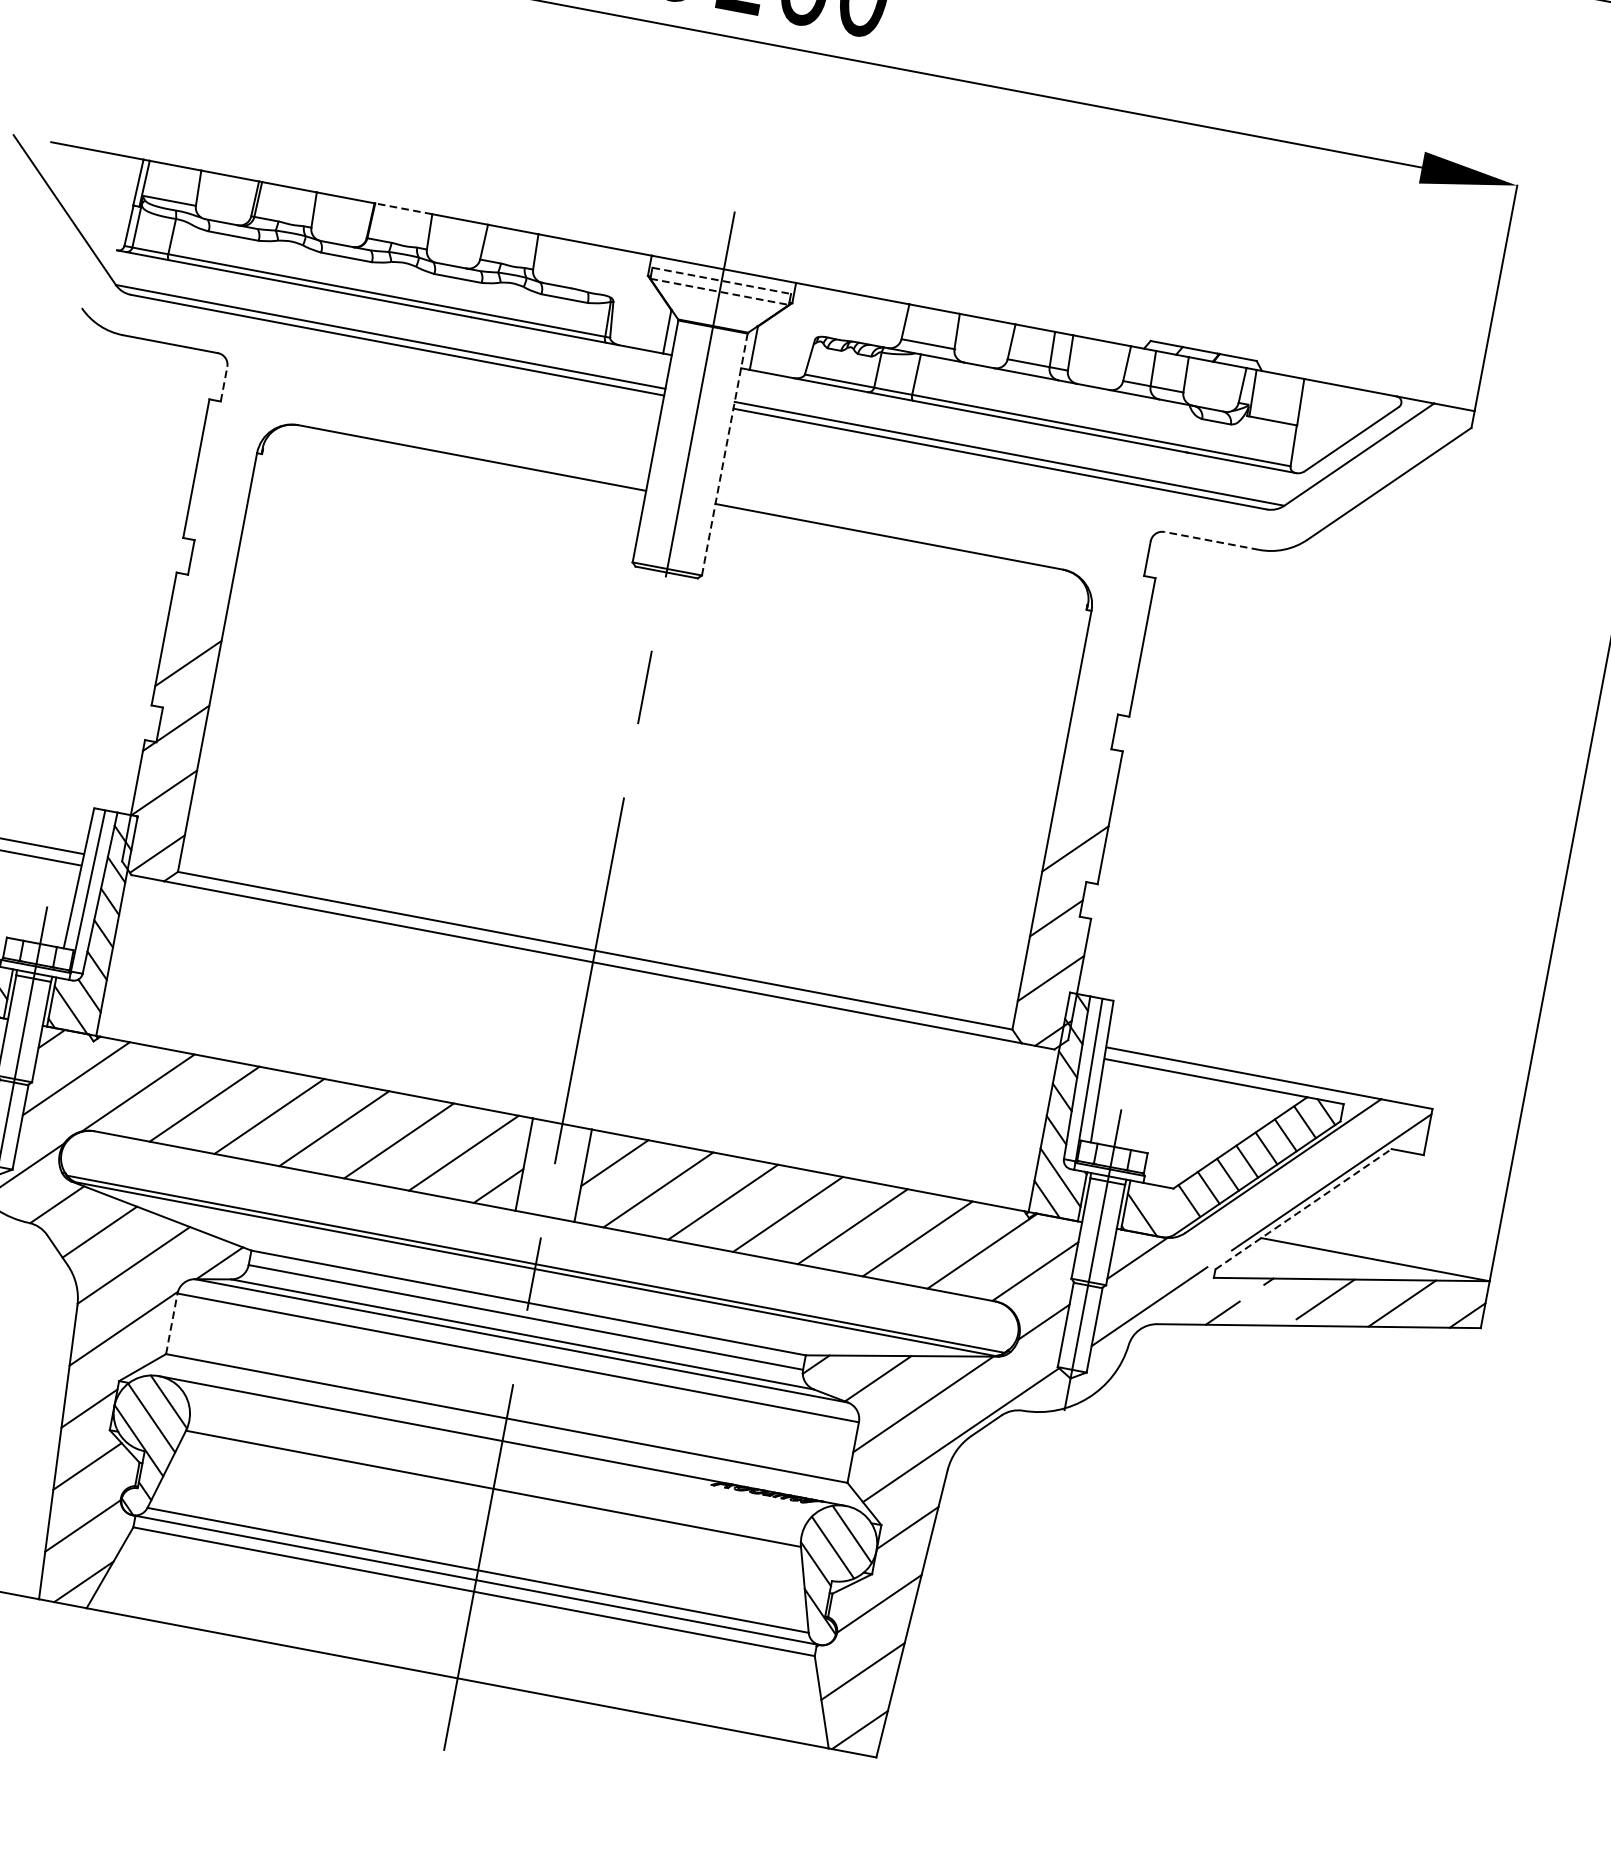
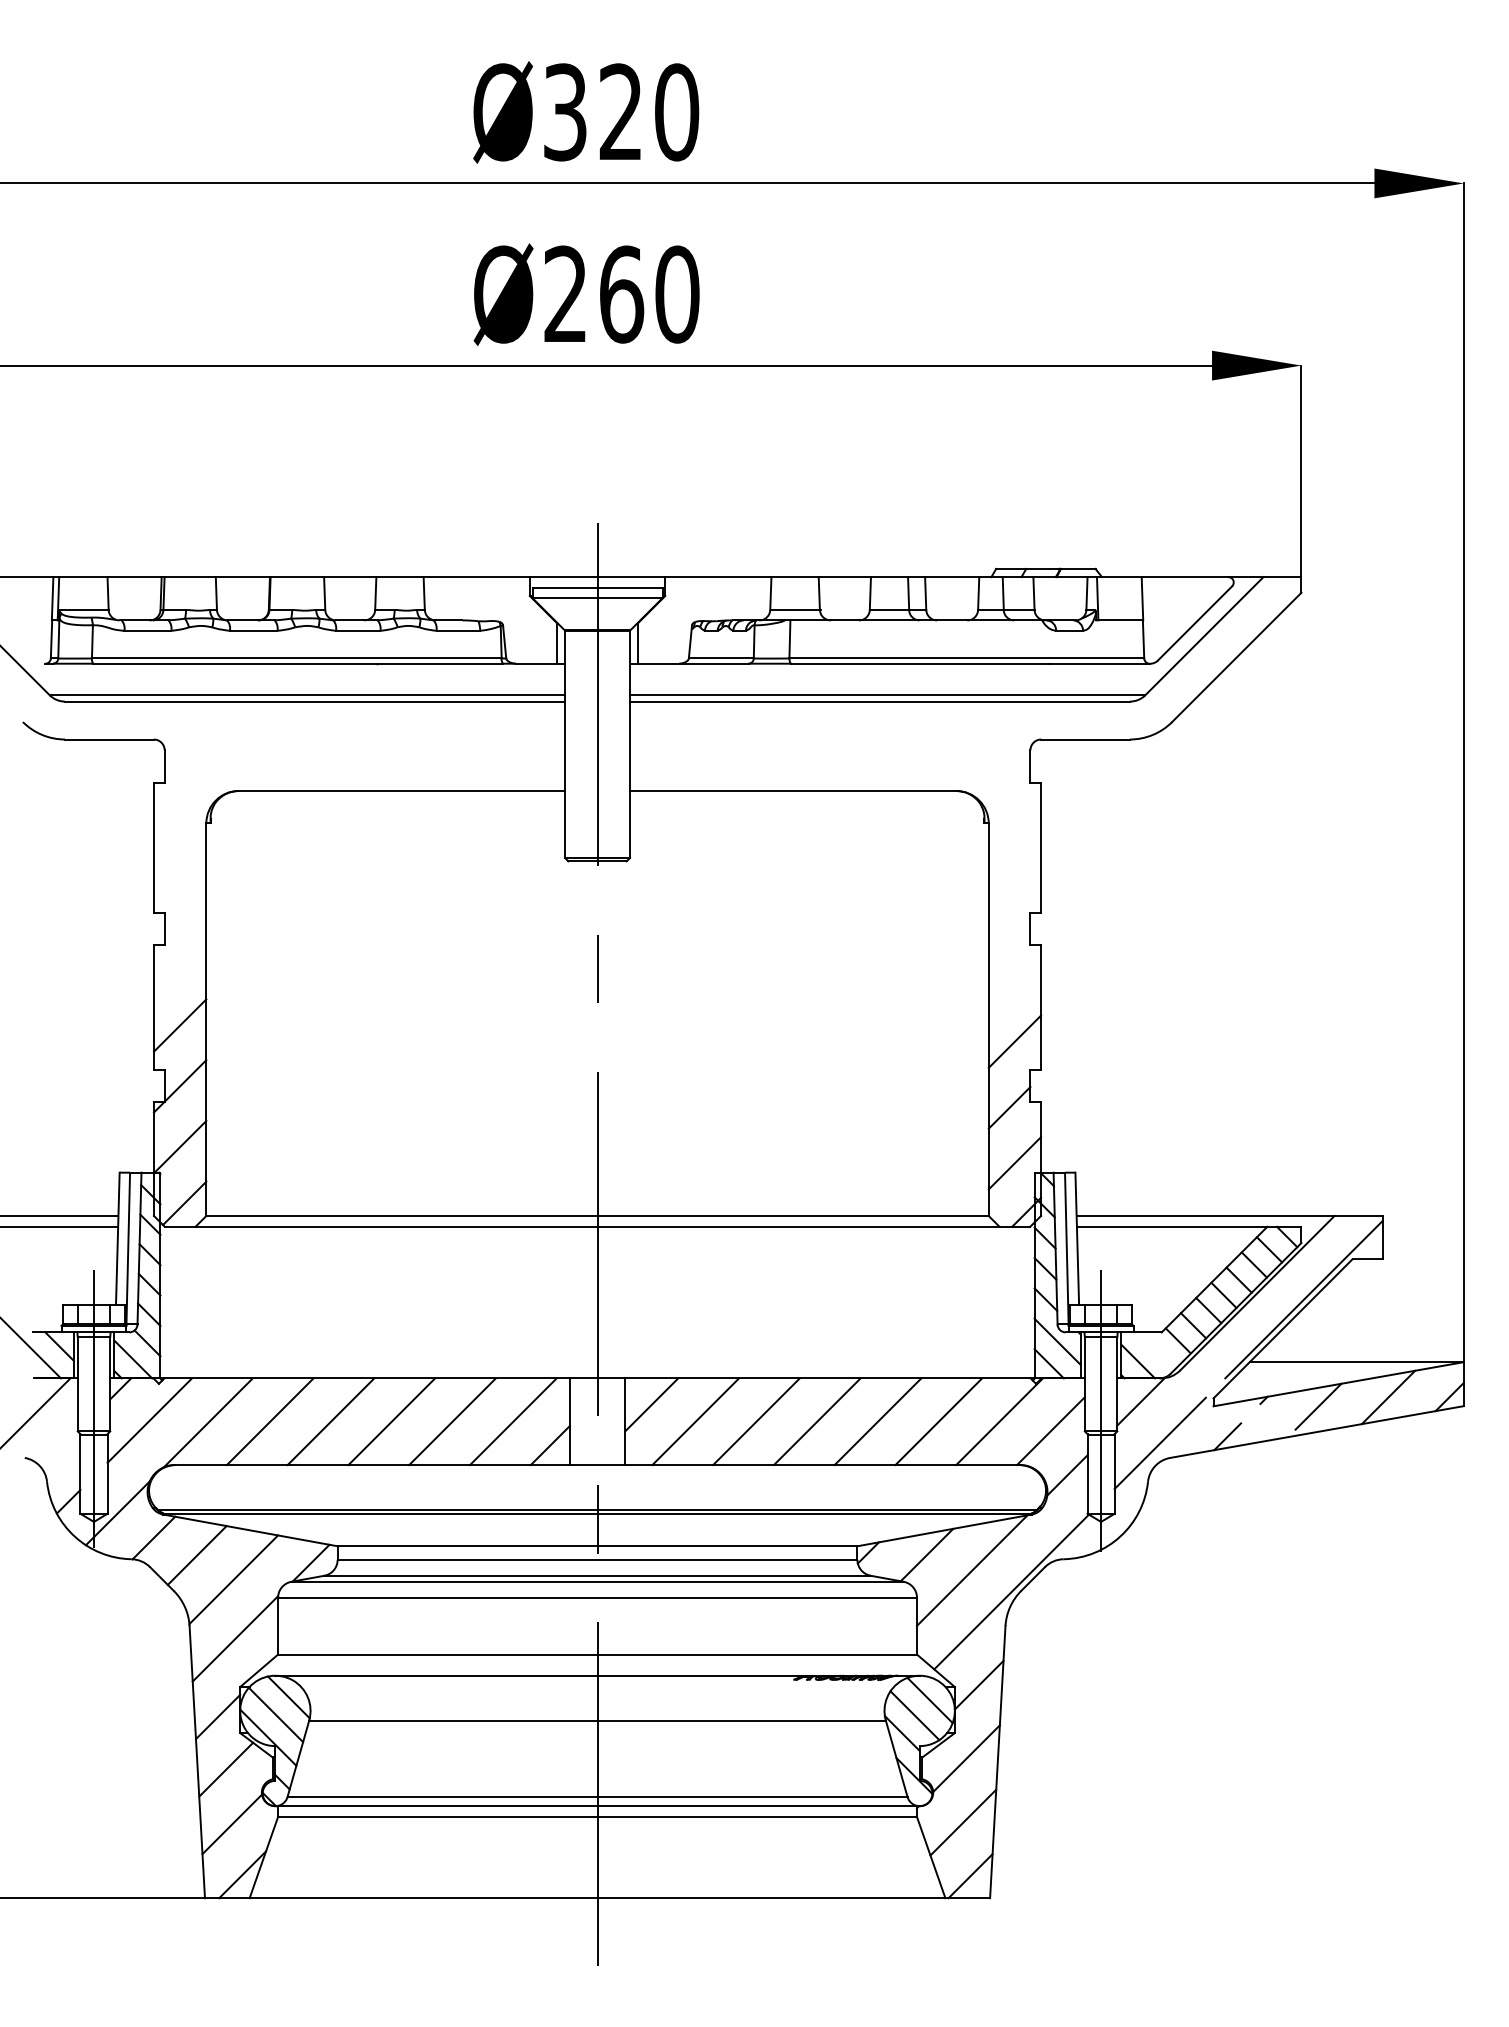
line: (403, 209) -> (297, 577), dashed -> solid
line: (721, 280) -> (597, 587), dashed -> solid
line: (719, 292) -> (597, 598), dashed -> solid
line: (223, 384) -> (164, 766), dashed -> solid
line: (725, 454) -> (630, 744), dashed -> solid
line: (1211, 540) -> (1085, 739), dashed -> solid
line: (1304, 1208) -> (1283, 1328), dashed -> solid
line: (172, 1323) -> (278, 1625), dashed -> solid

